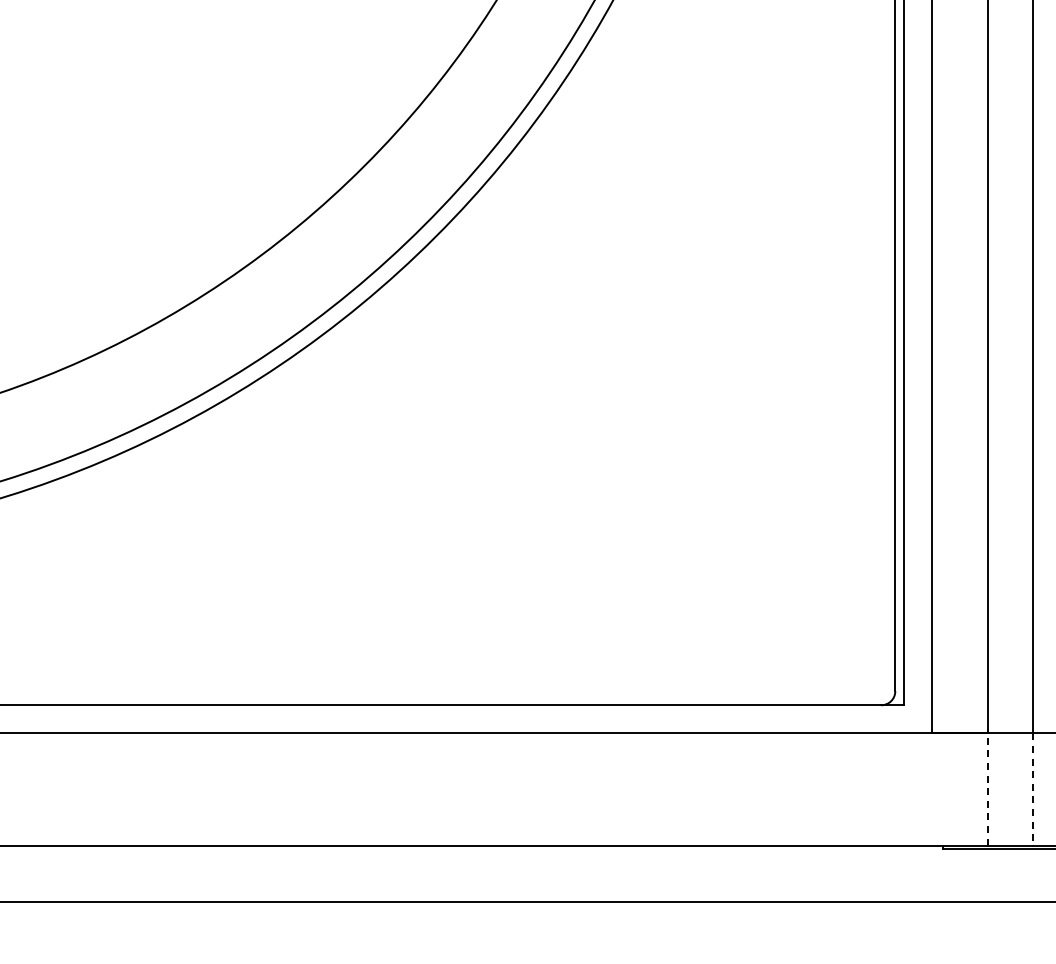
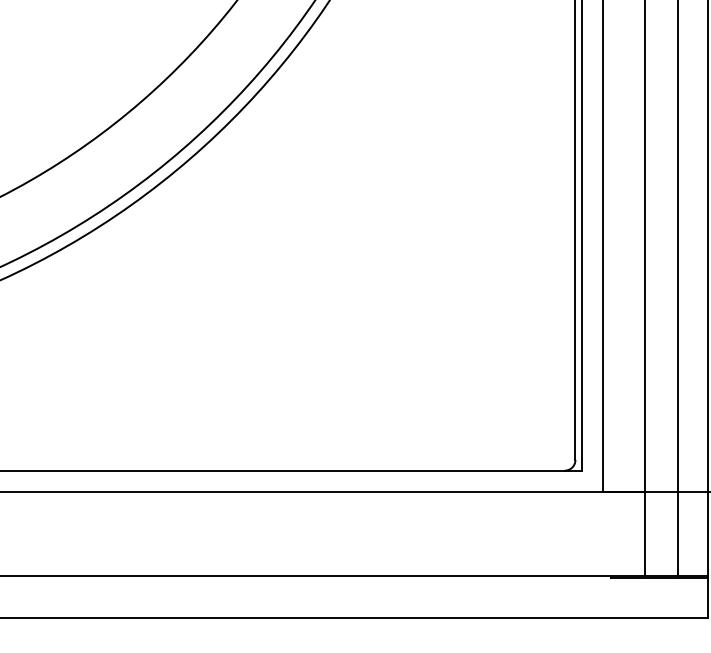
line: (988, 789) -> (645, 533), dashed -> solid
line: (1032, 790) -> (678, 534), dashed -> solid

